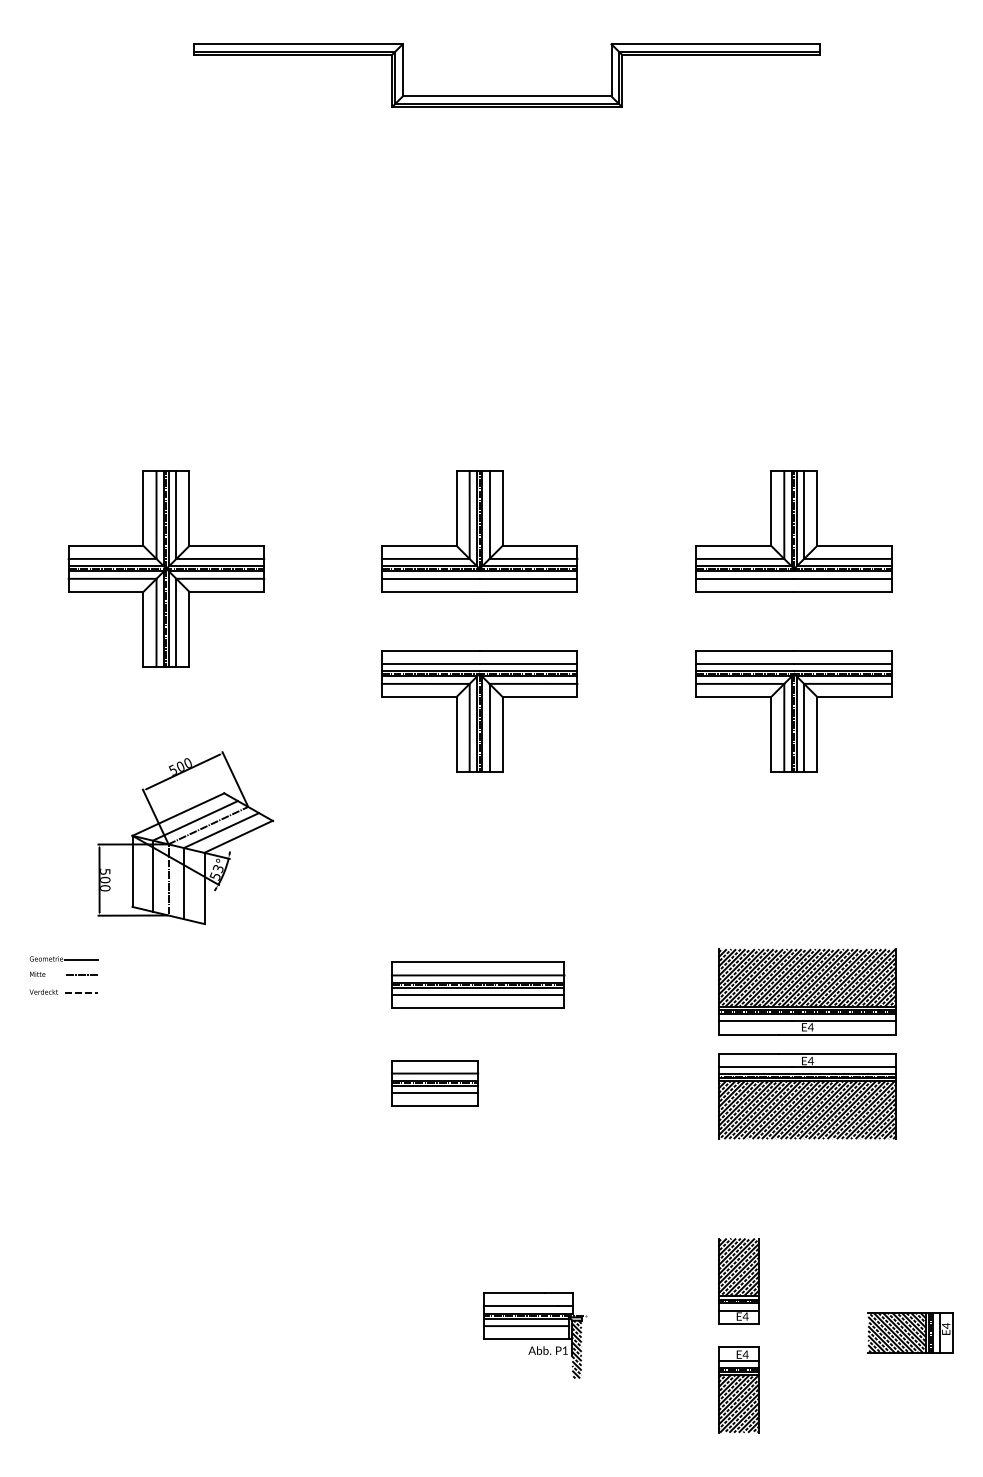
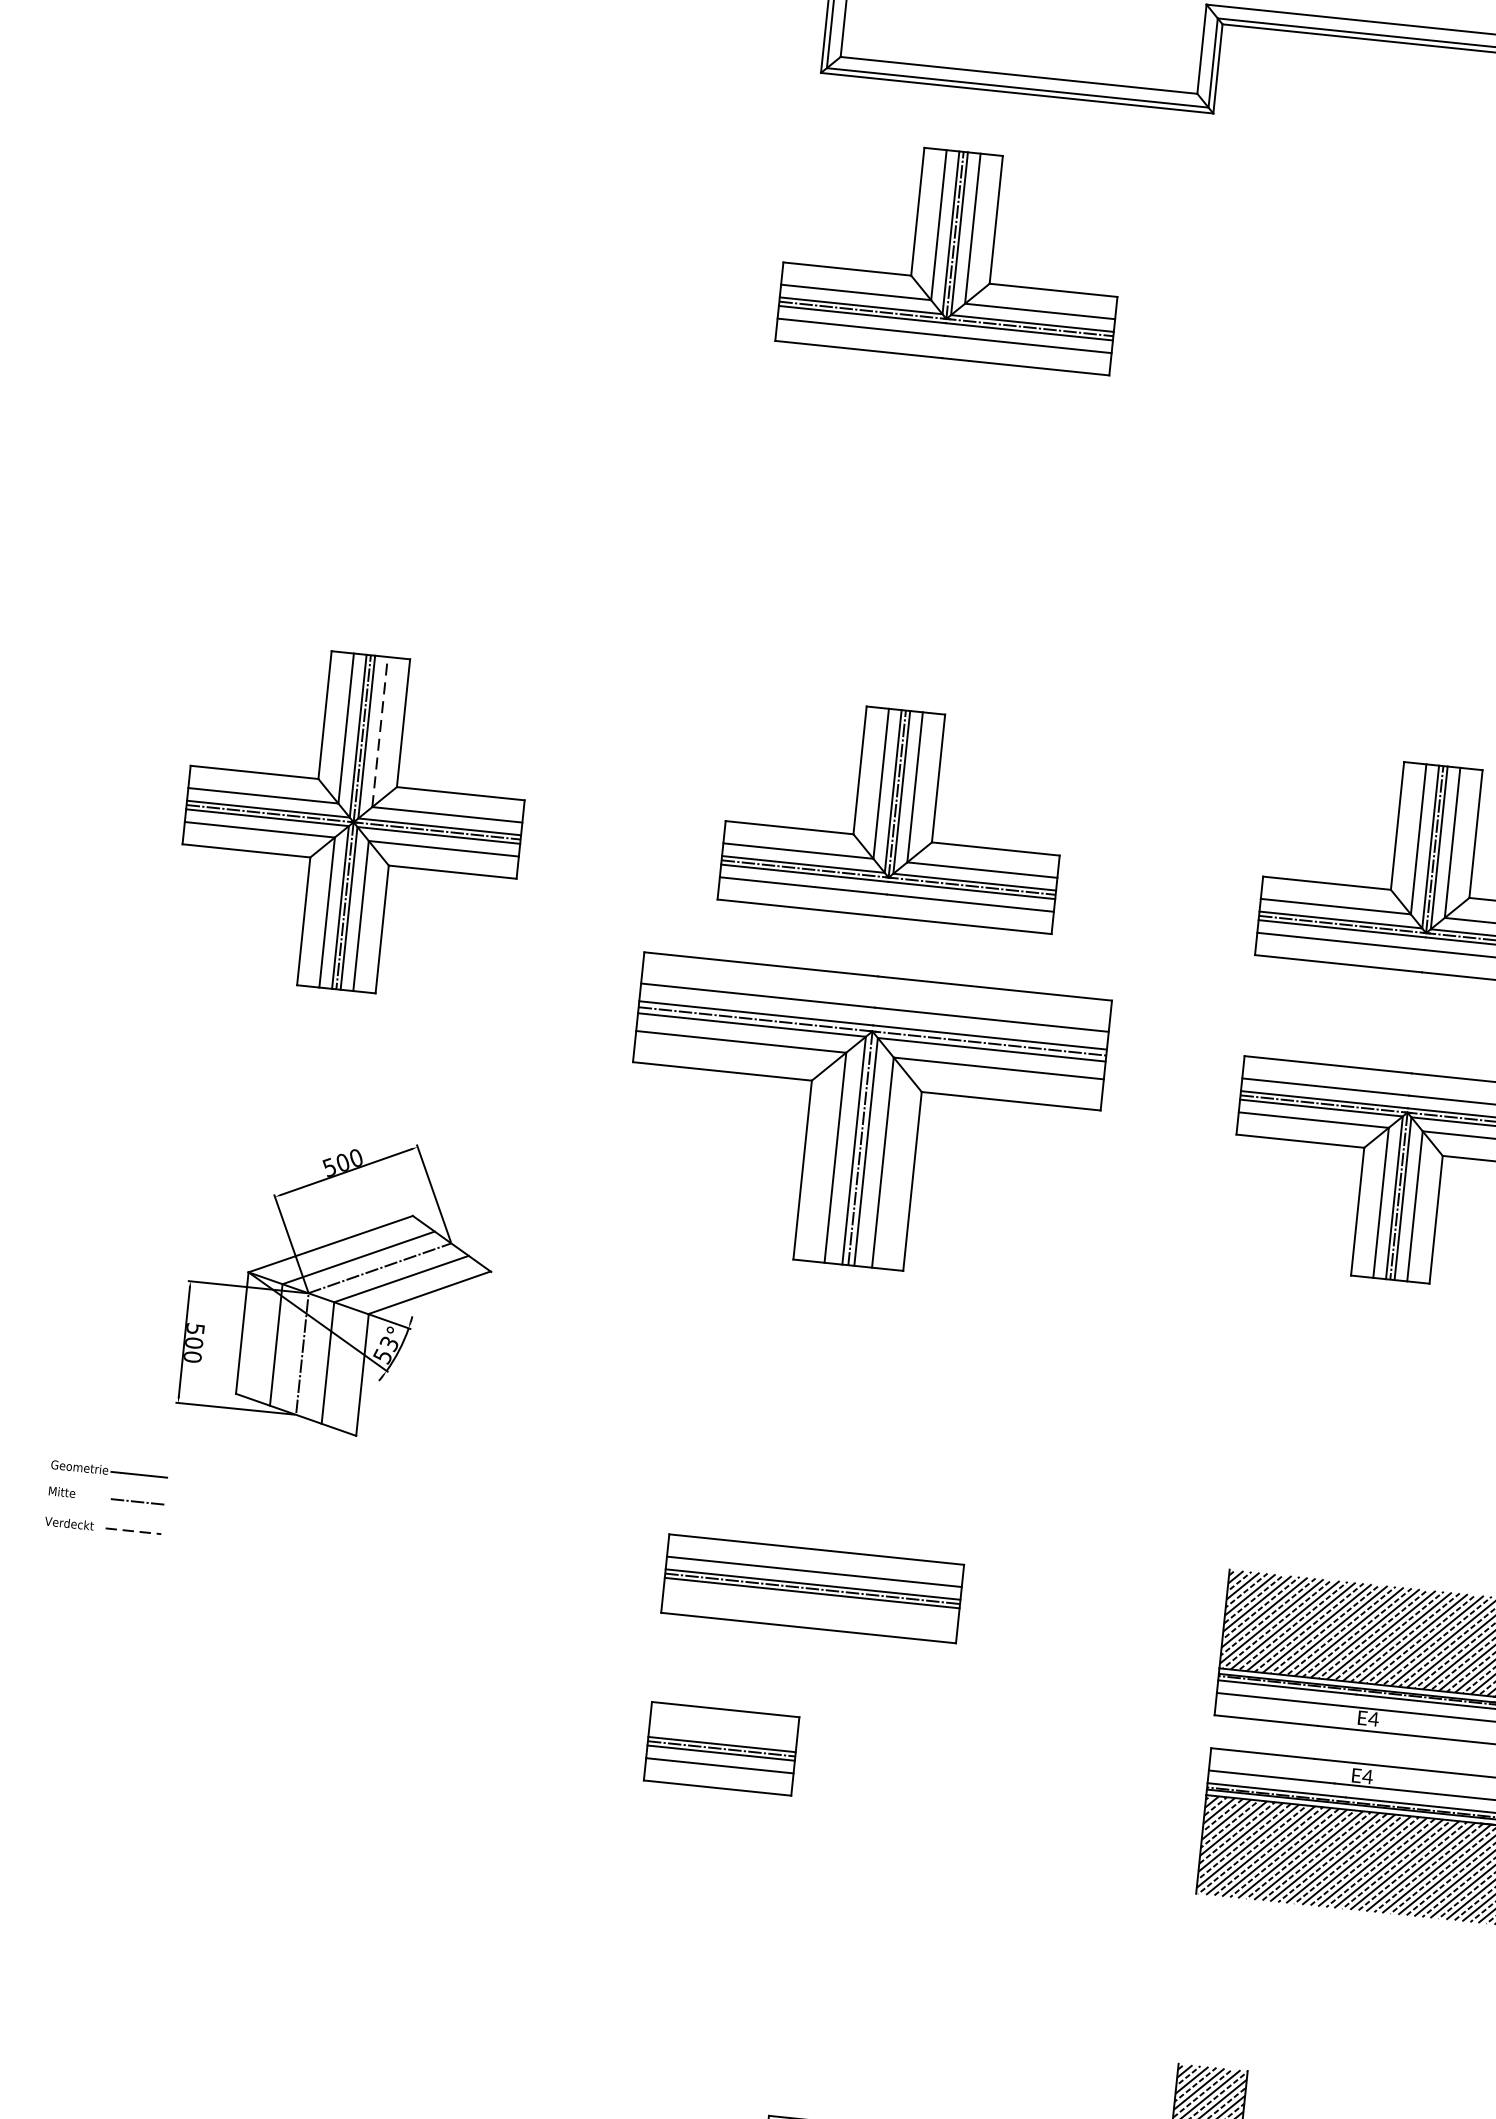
part: (479, 204) -> (952, 255), added
line: (176, 515) -> (380, 732), solid -> dashed
part: (479, 711) -> (863, 1121), size x1.4
line: (477, 995) -> (809, 1606), removed
line: (434, 1073) -> (722, 1731), removed

